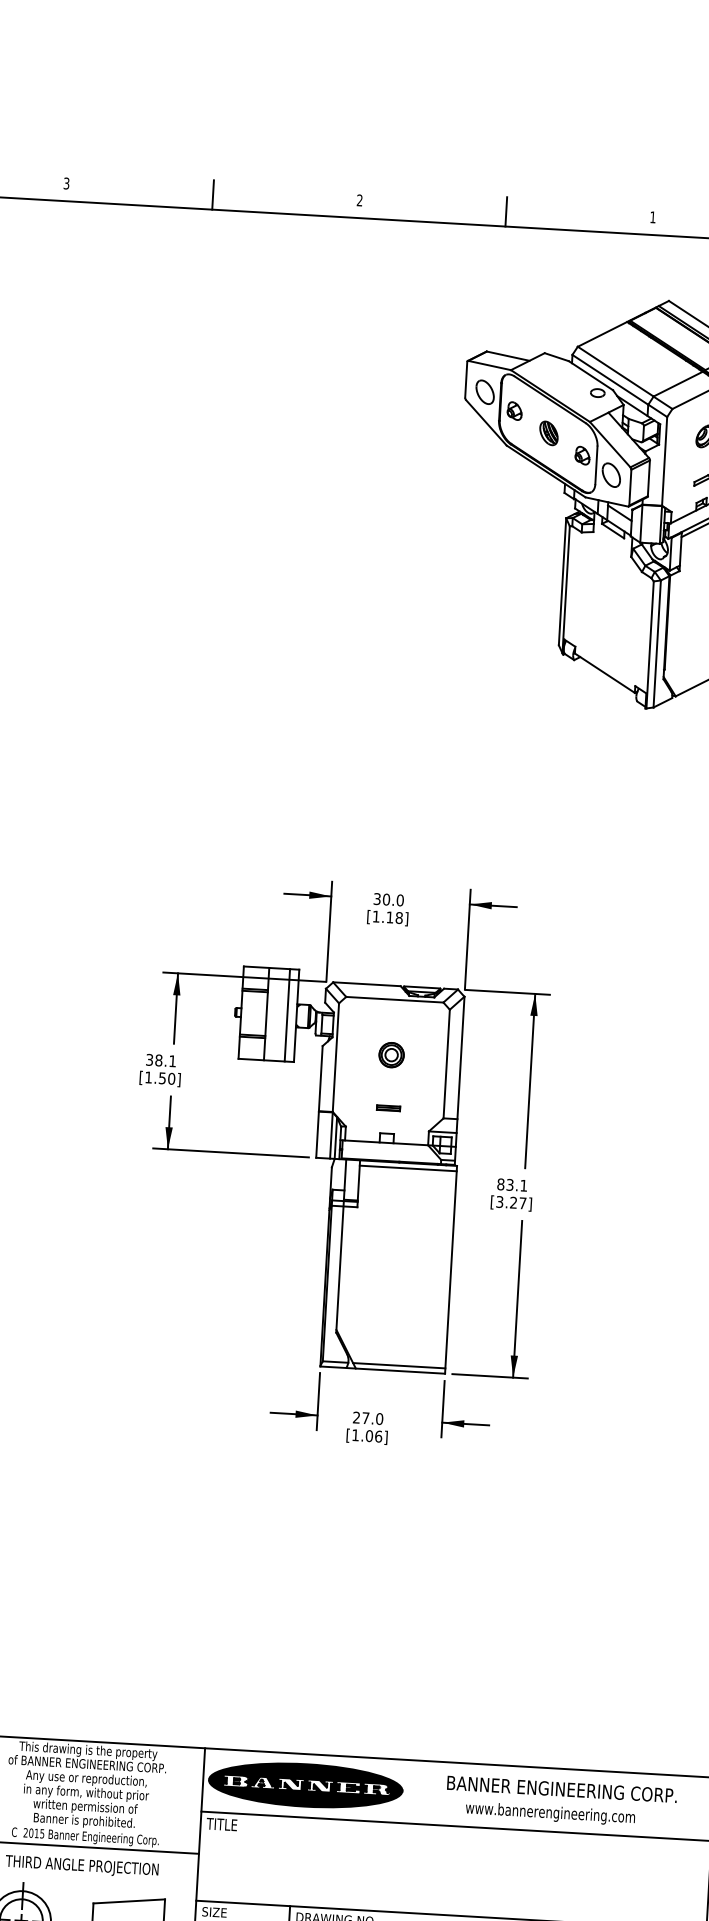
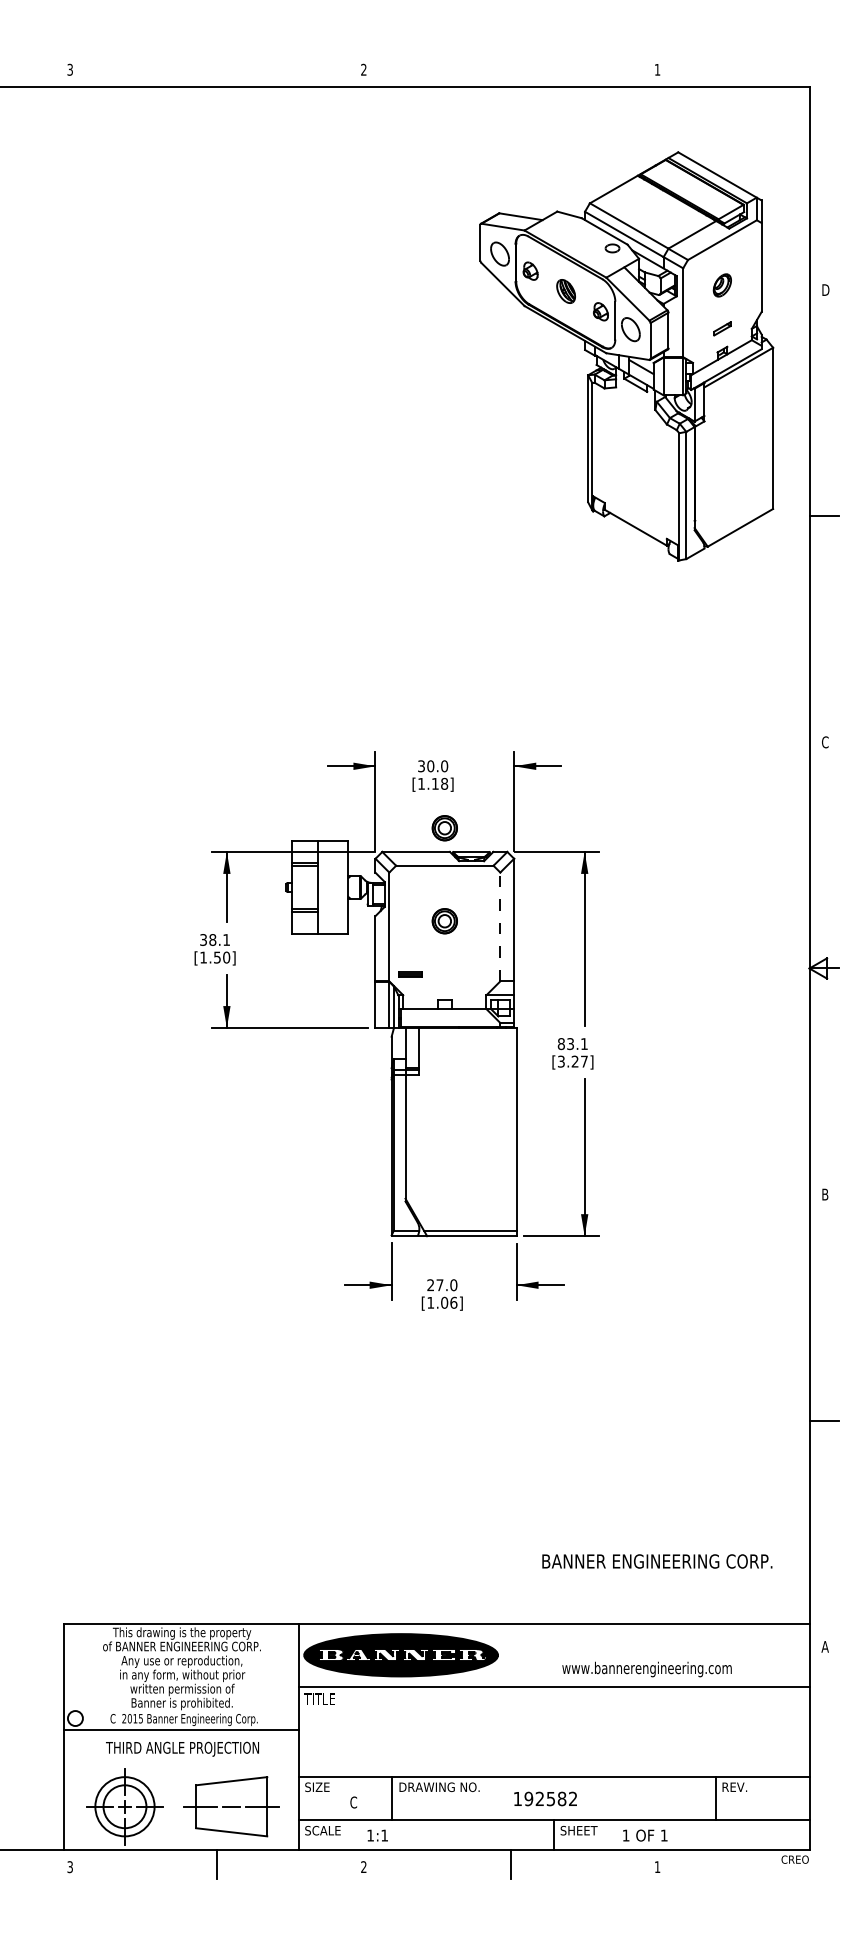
line: (213, 194) -> (217, 72), removed
line: (506, 211) -> (510, 72), removed
part: (396, 962) -> (444, 828), added
line: (287, 1015) -> (338, 887), removed
line: (446, 1063) -> (500, 926), solid -> dashed
part: (388, 1108) -> (410, 974), moved
line: (407, 1168) -> (467, 1033), removed
text: (562, 1789) -> (657, 1561), moved

